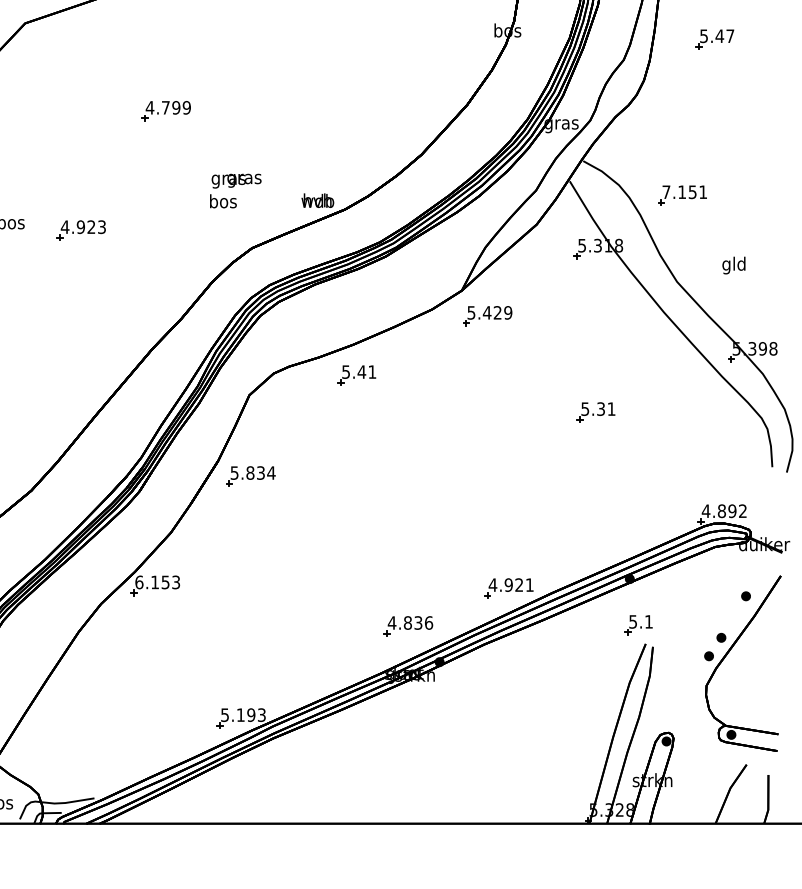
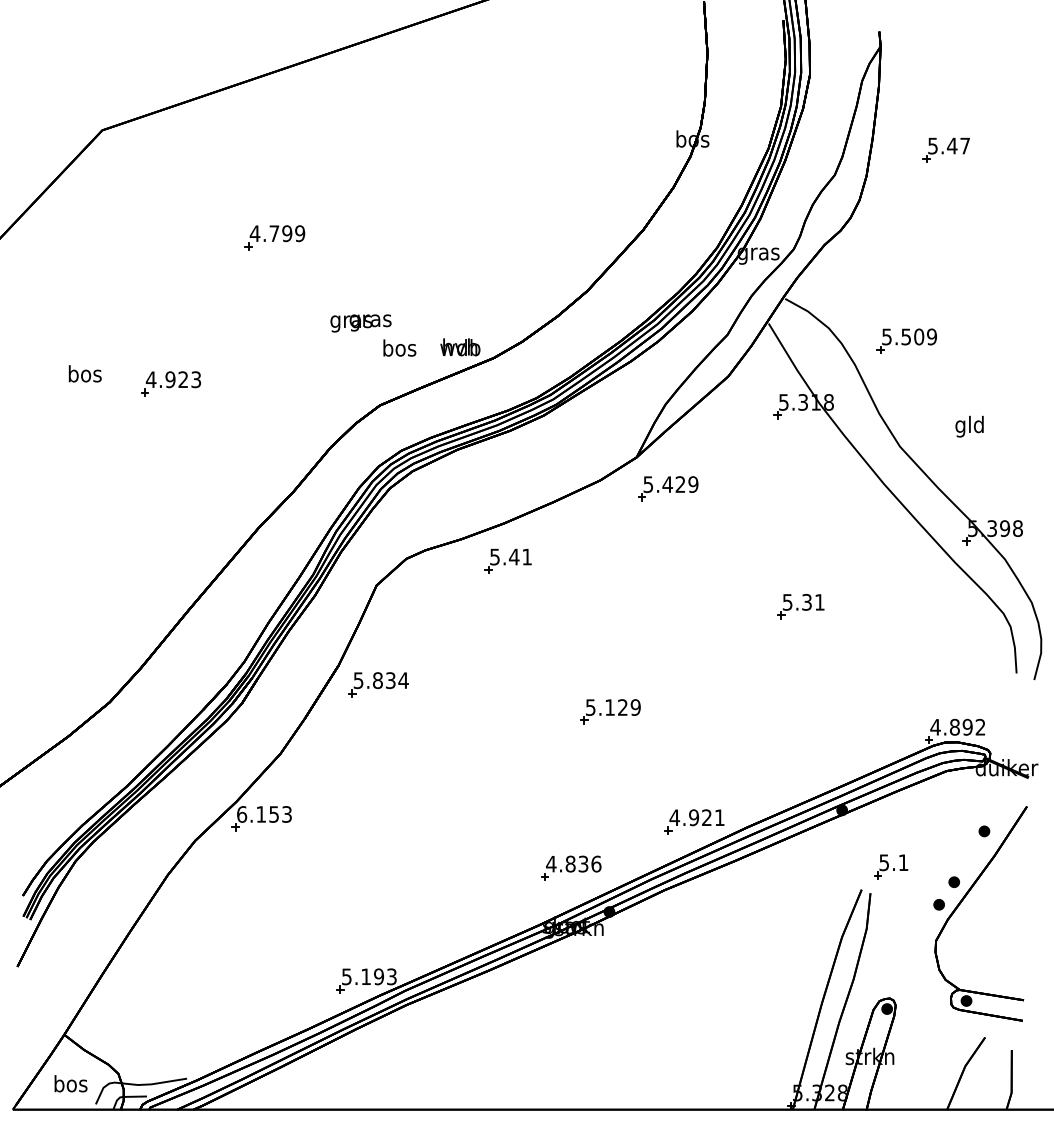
text: (684, 191) -> (909, 336), 7.151 -> 5.509
text: (223, 200) -> (399, 347), moved
part: (440, 498) -> (610, 711), added
part: (639, 624) -> (891, 866), moved

